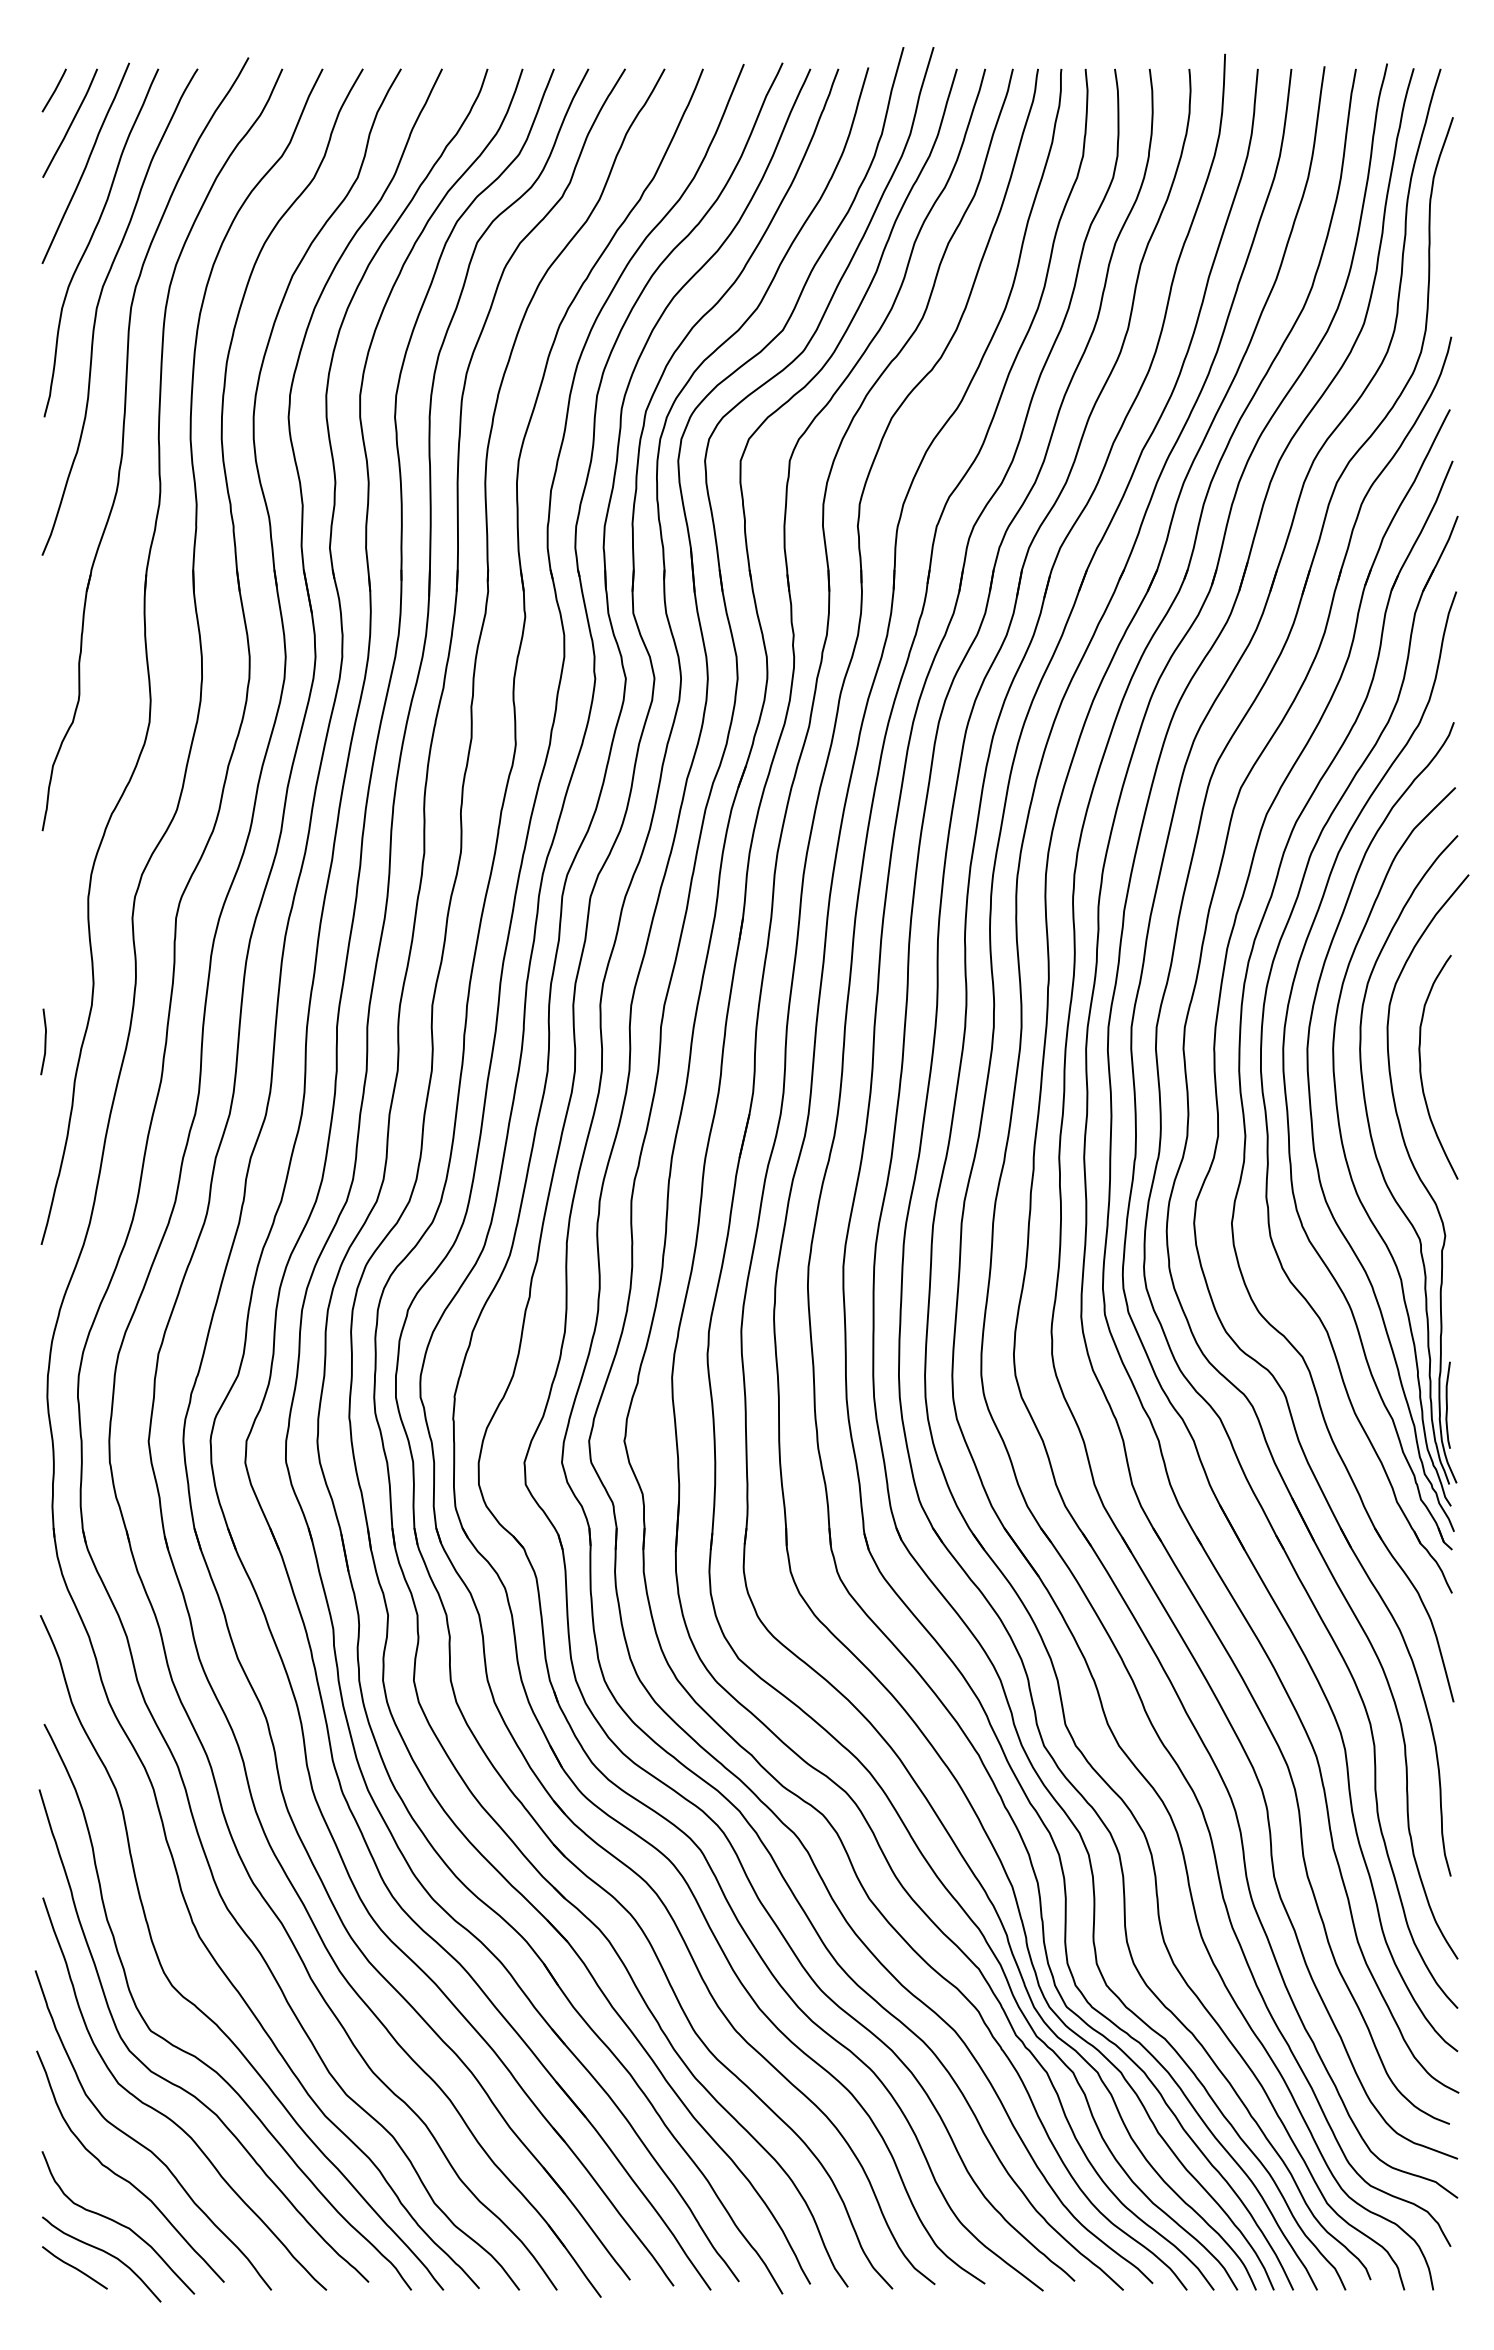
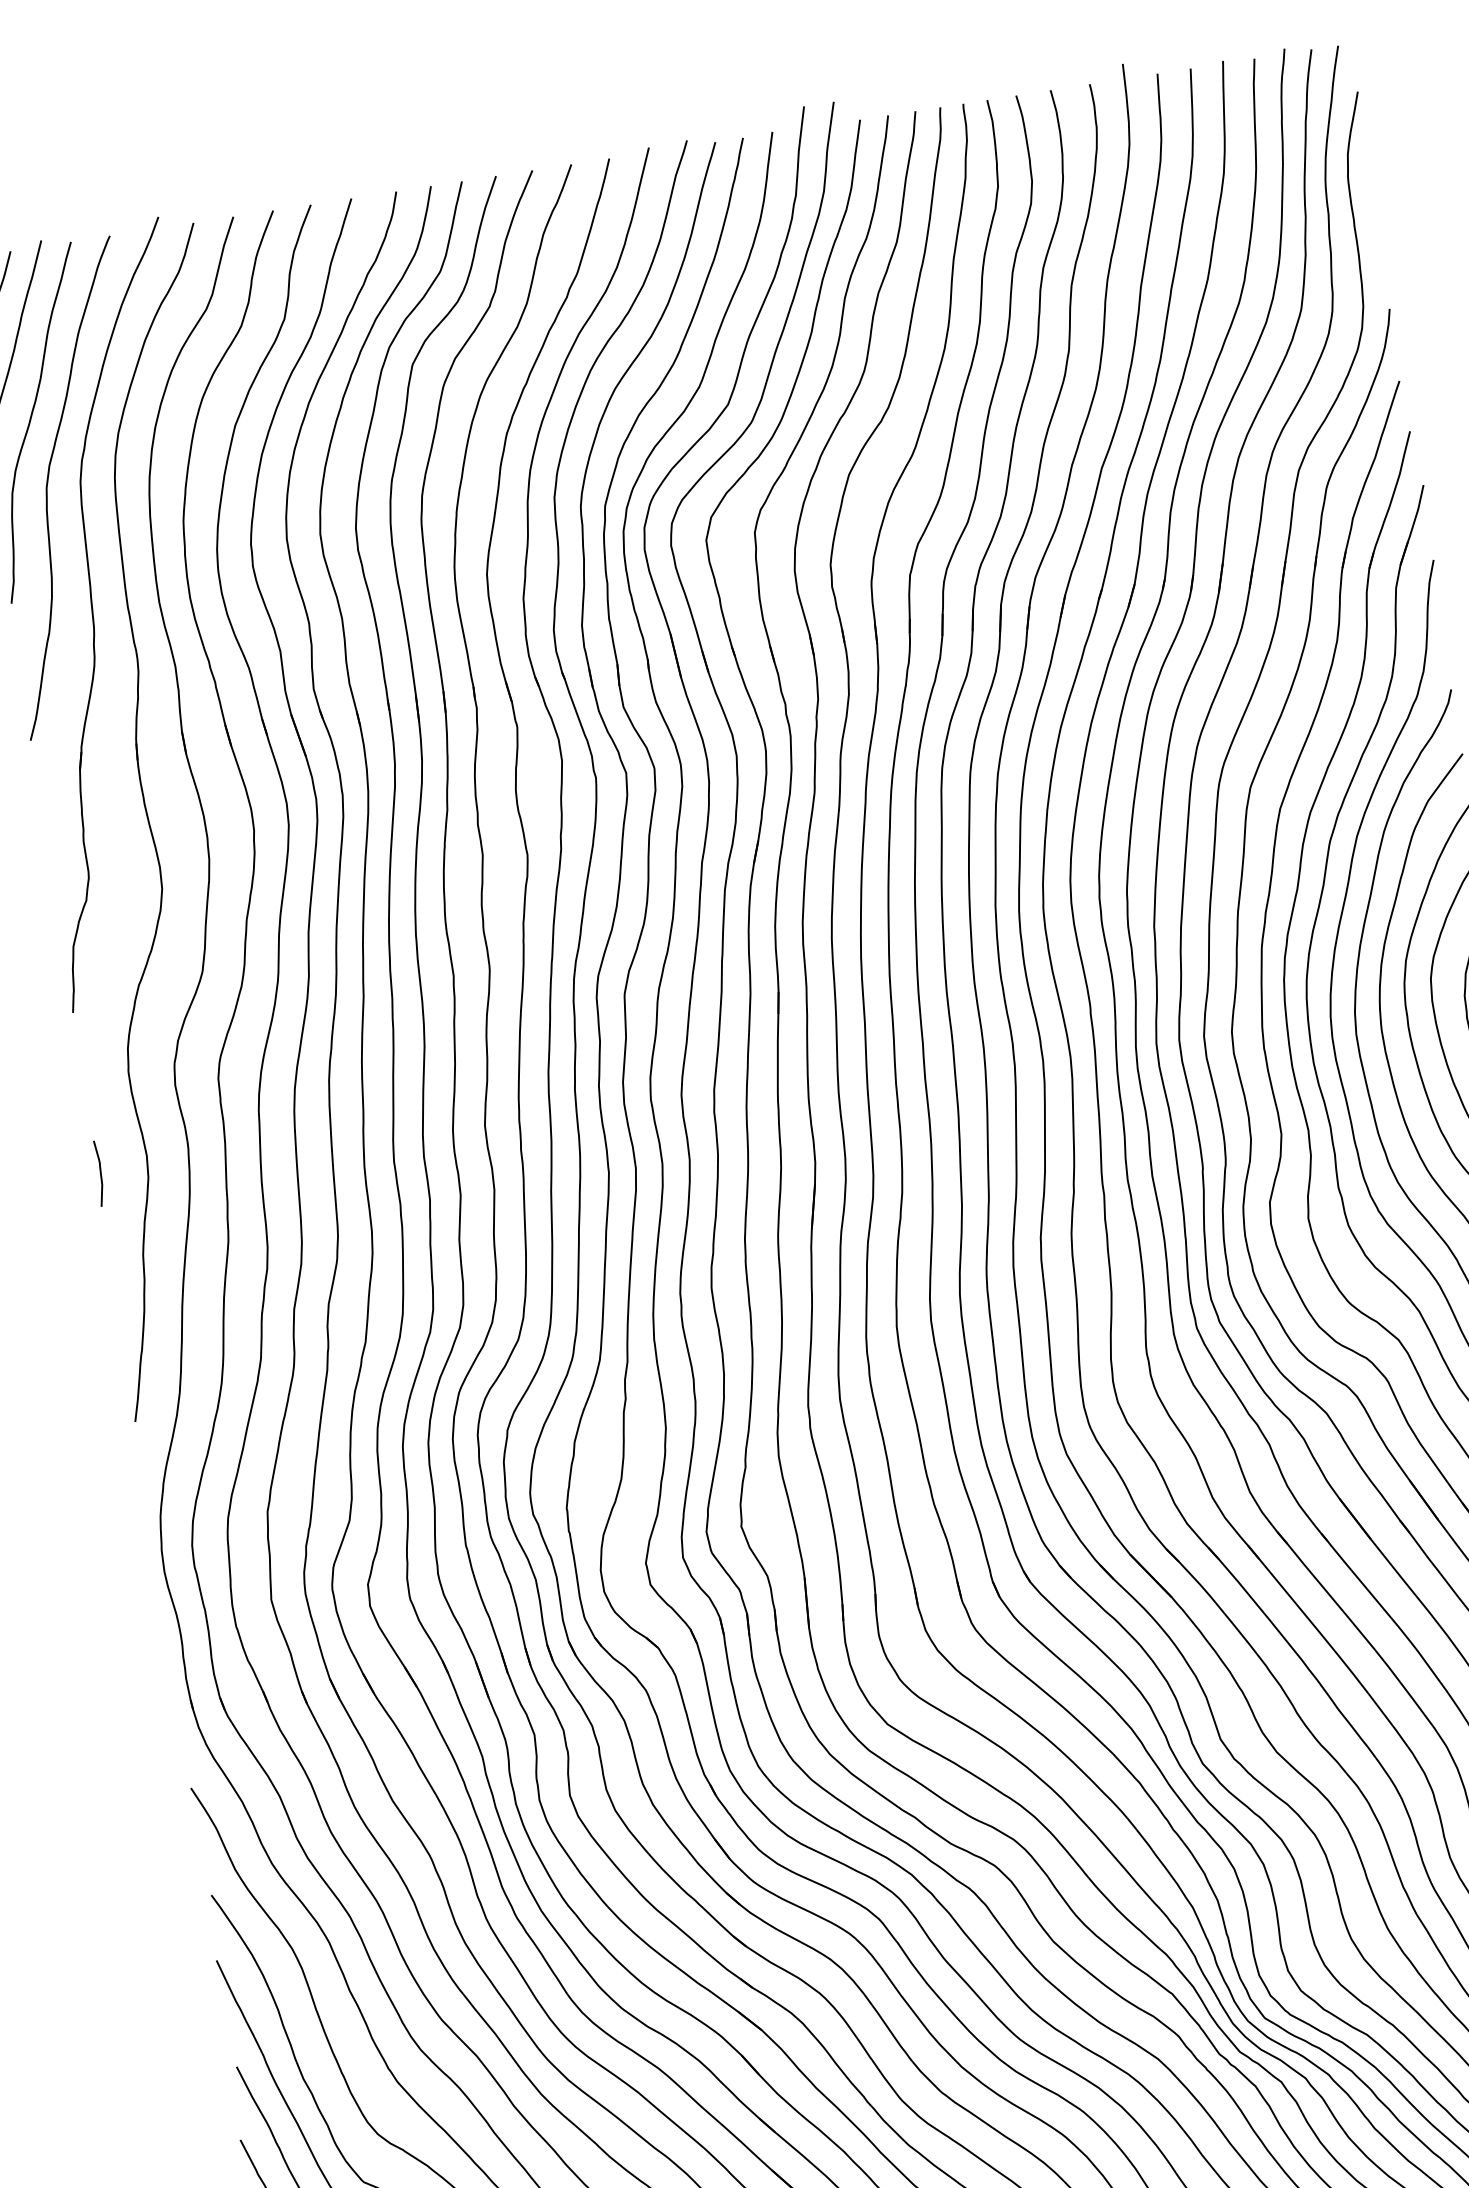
curve: (44, 1041) -> (99, 1173), moved

